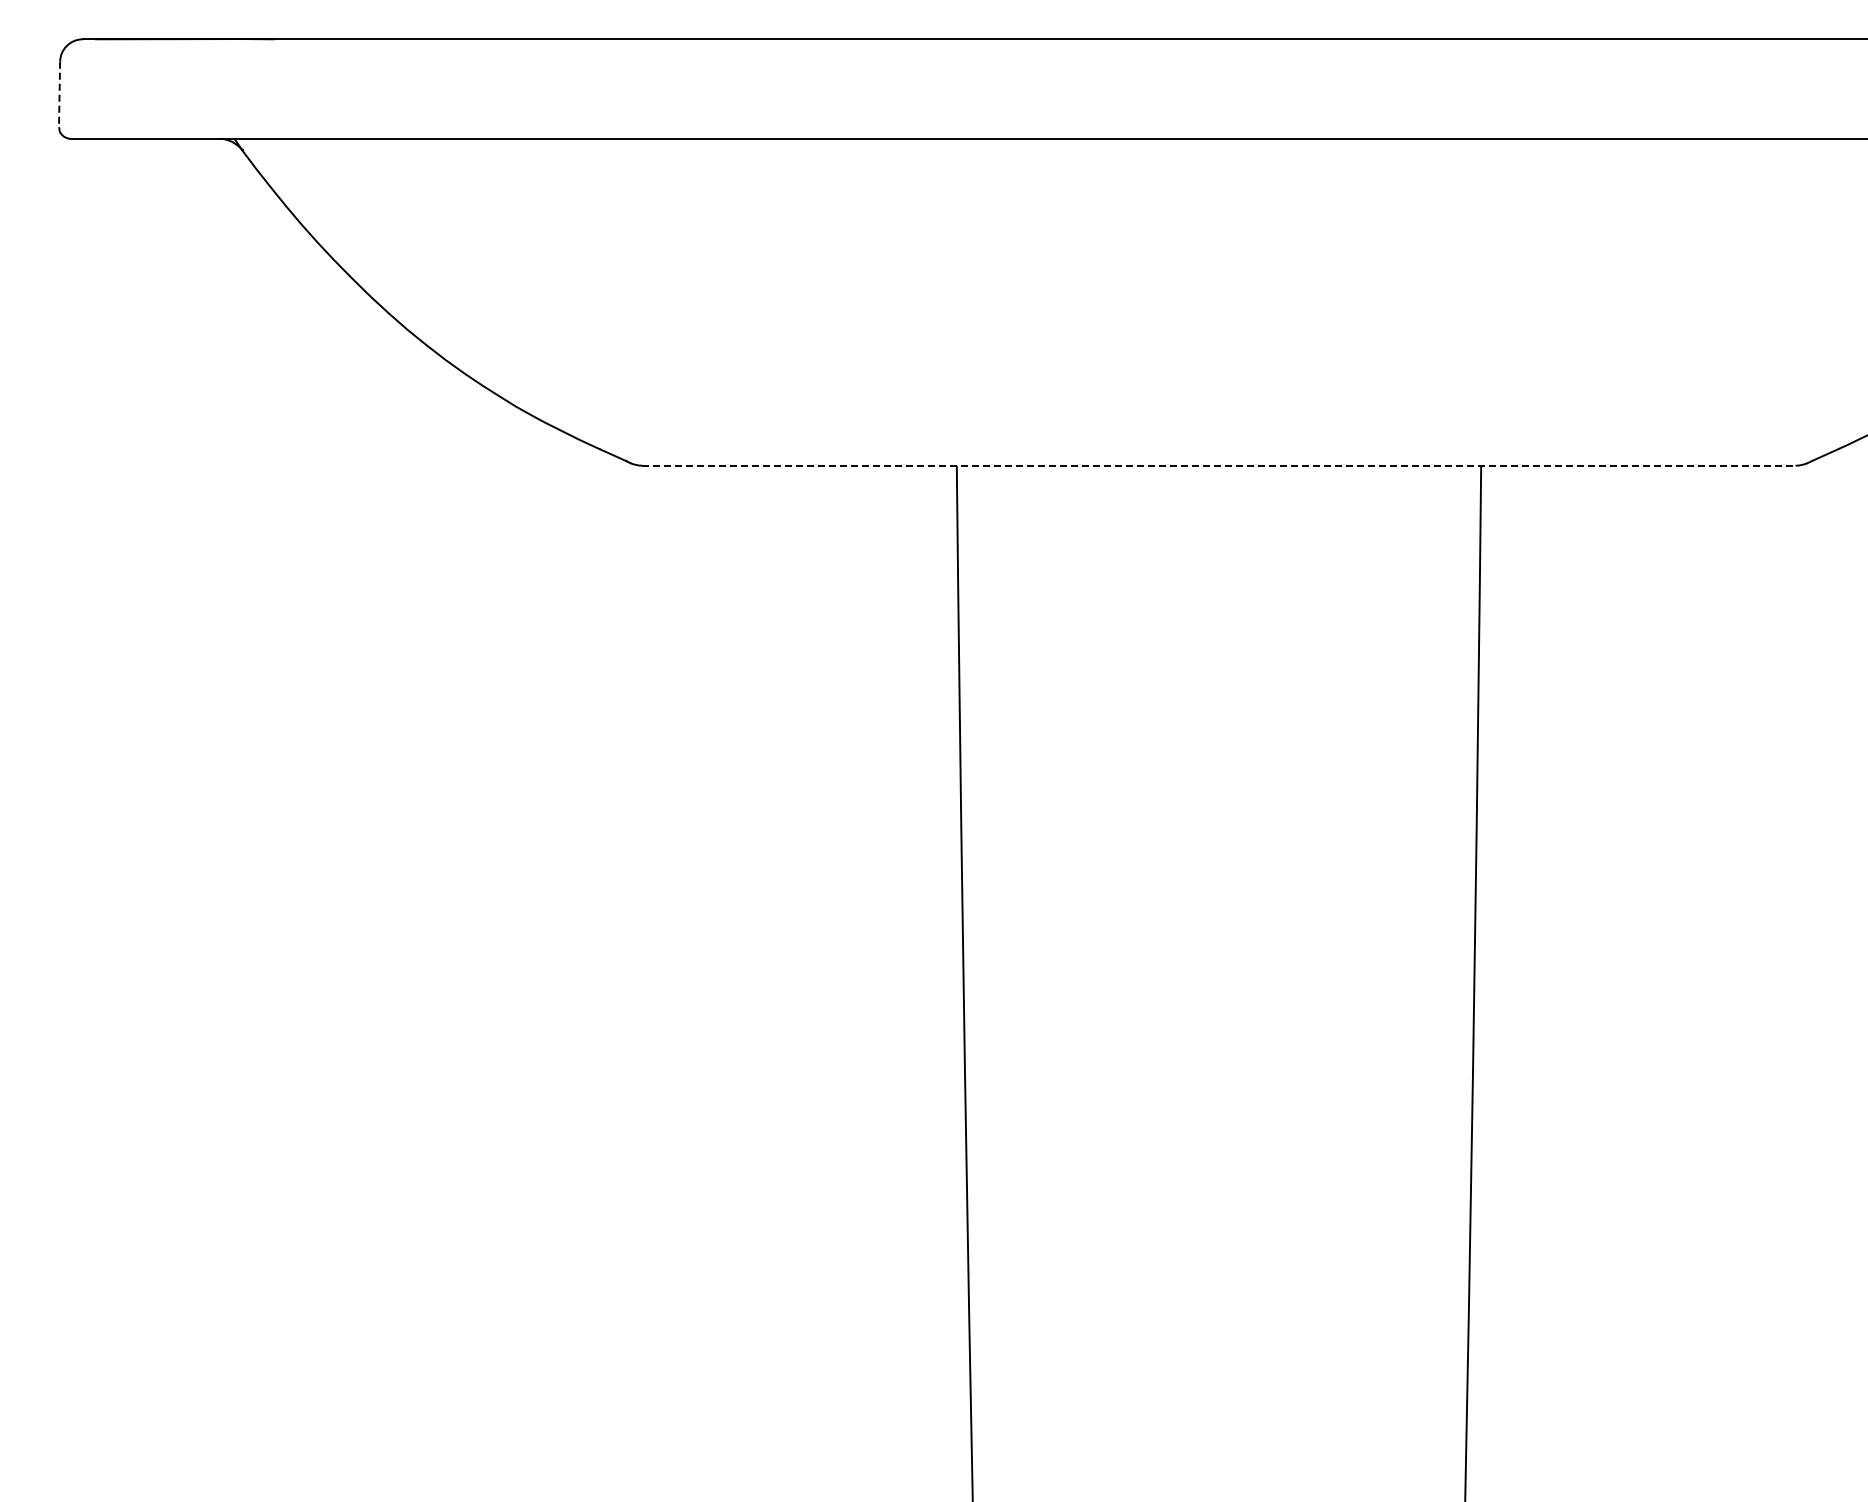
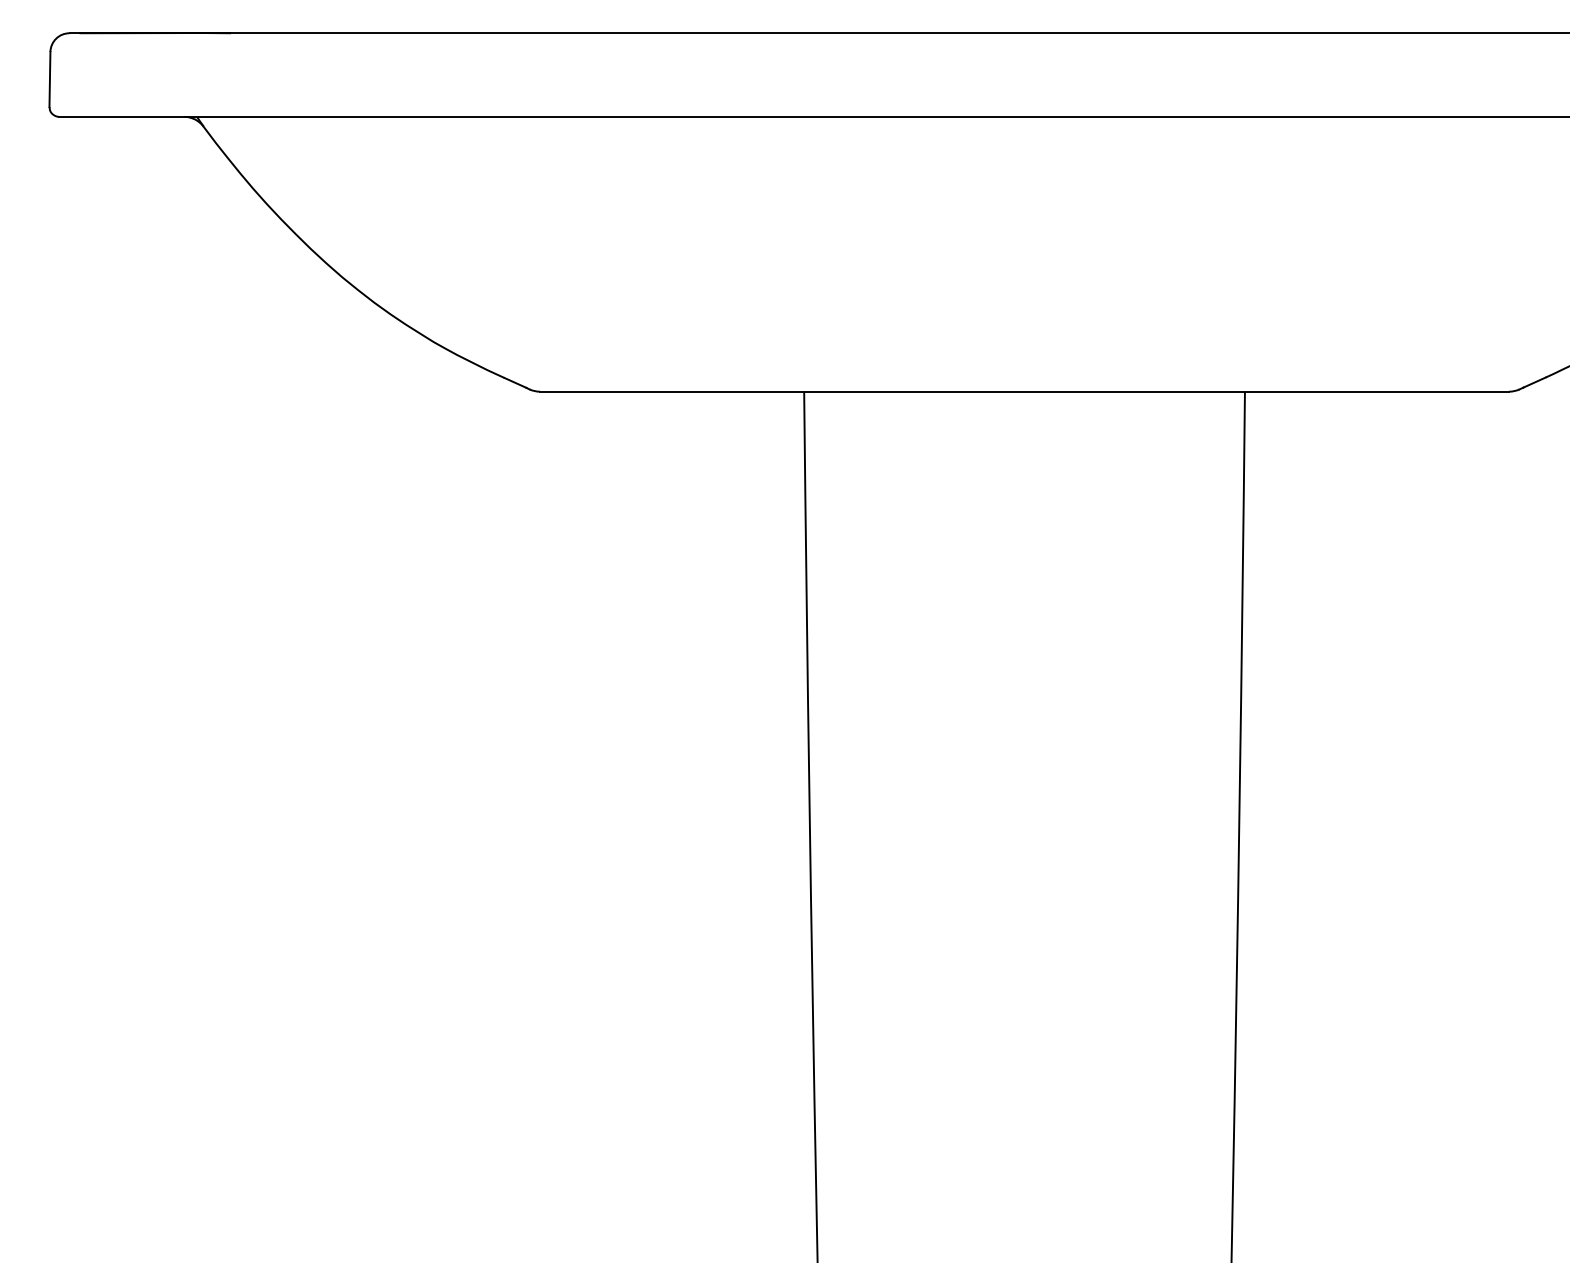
line: (59, 94) -> (49, 79), dashed -> solid
line: (1219, 465) -> (1024, 391), dashed -> solid

